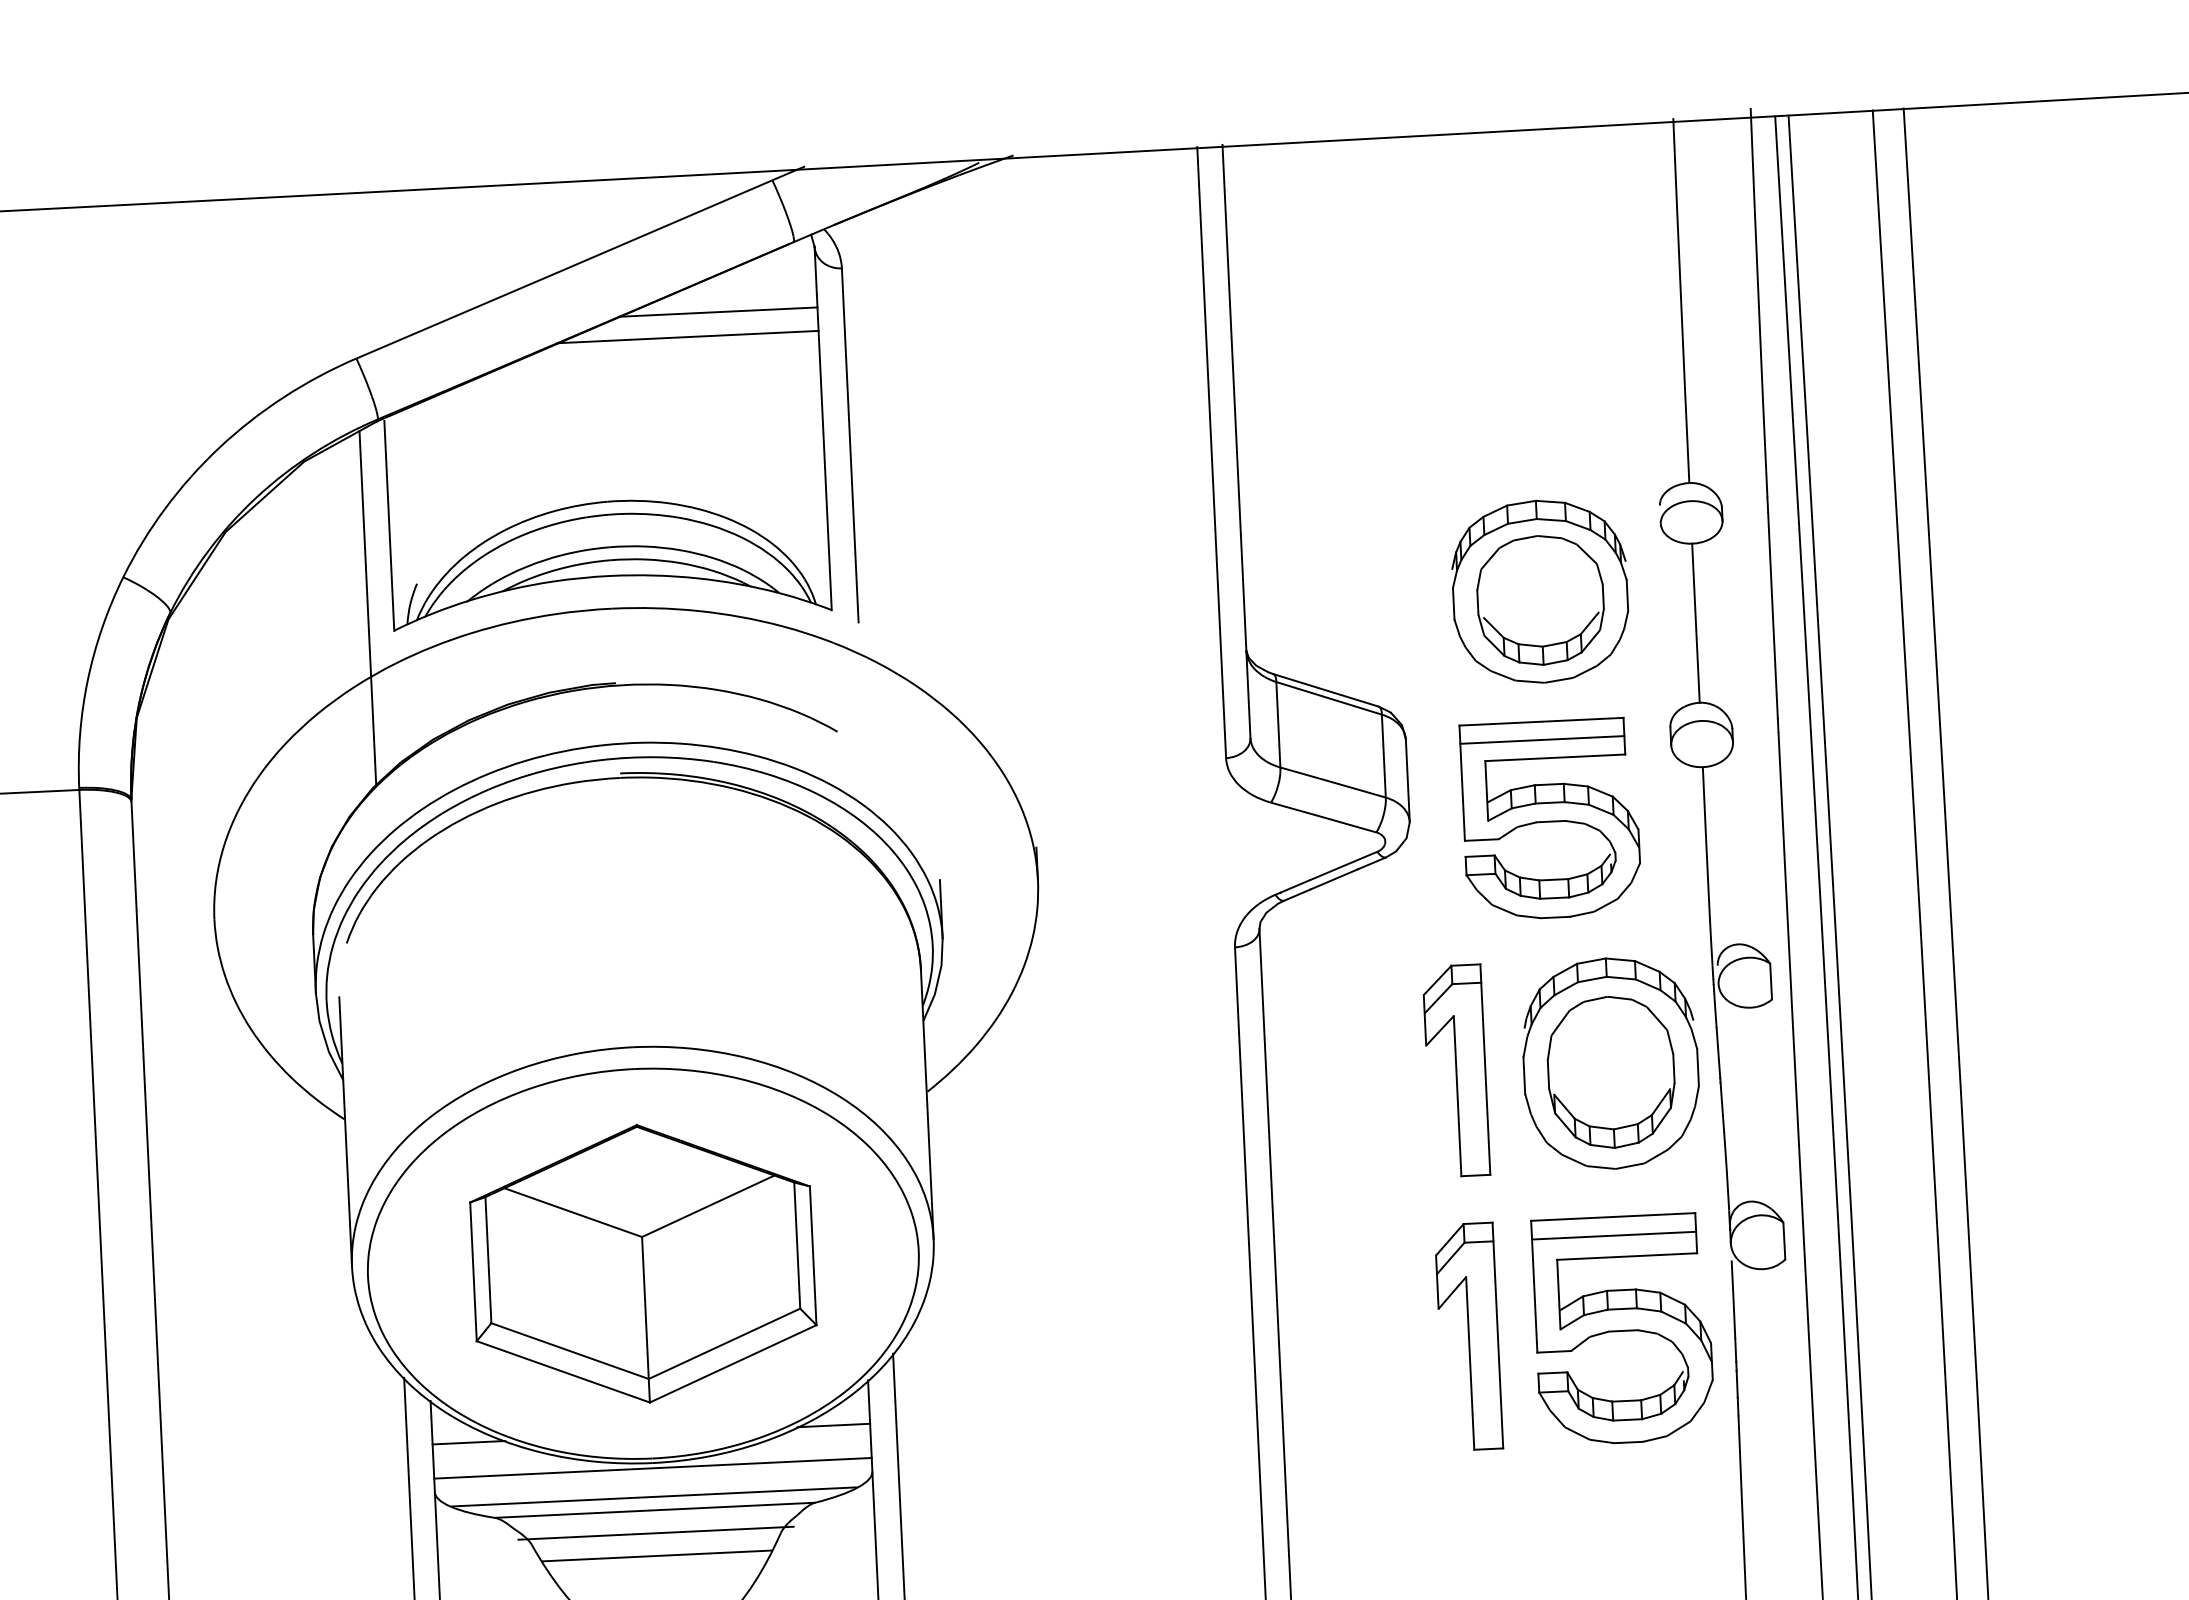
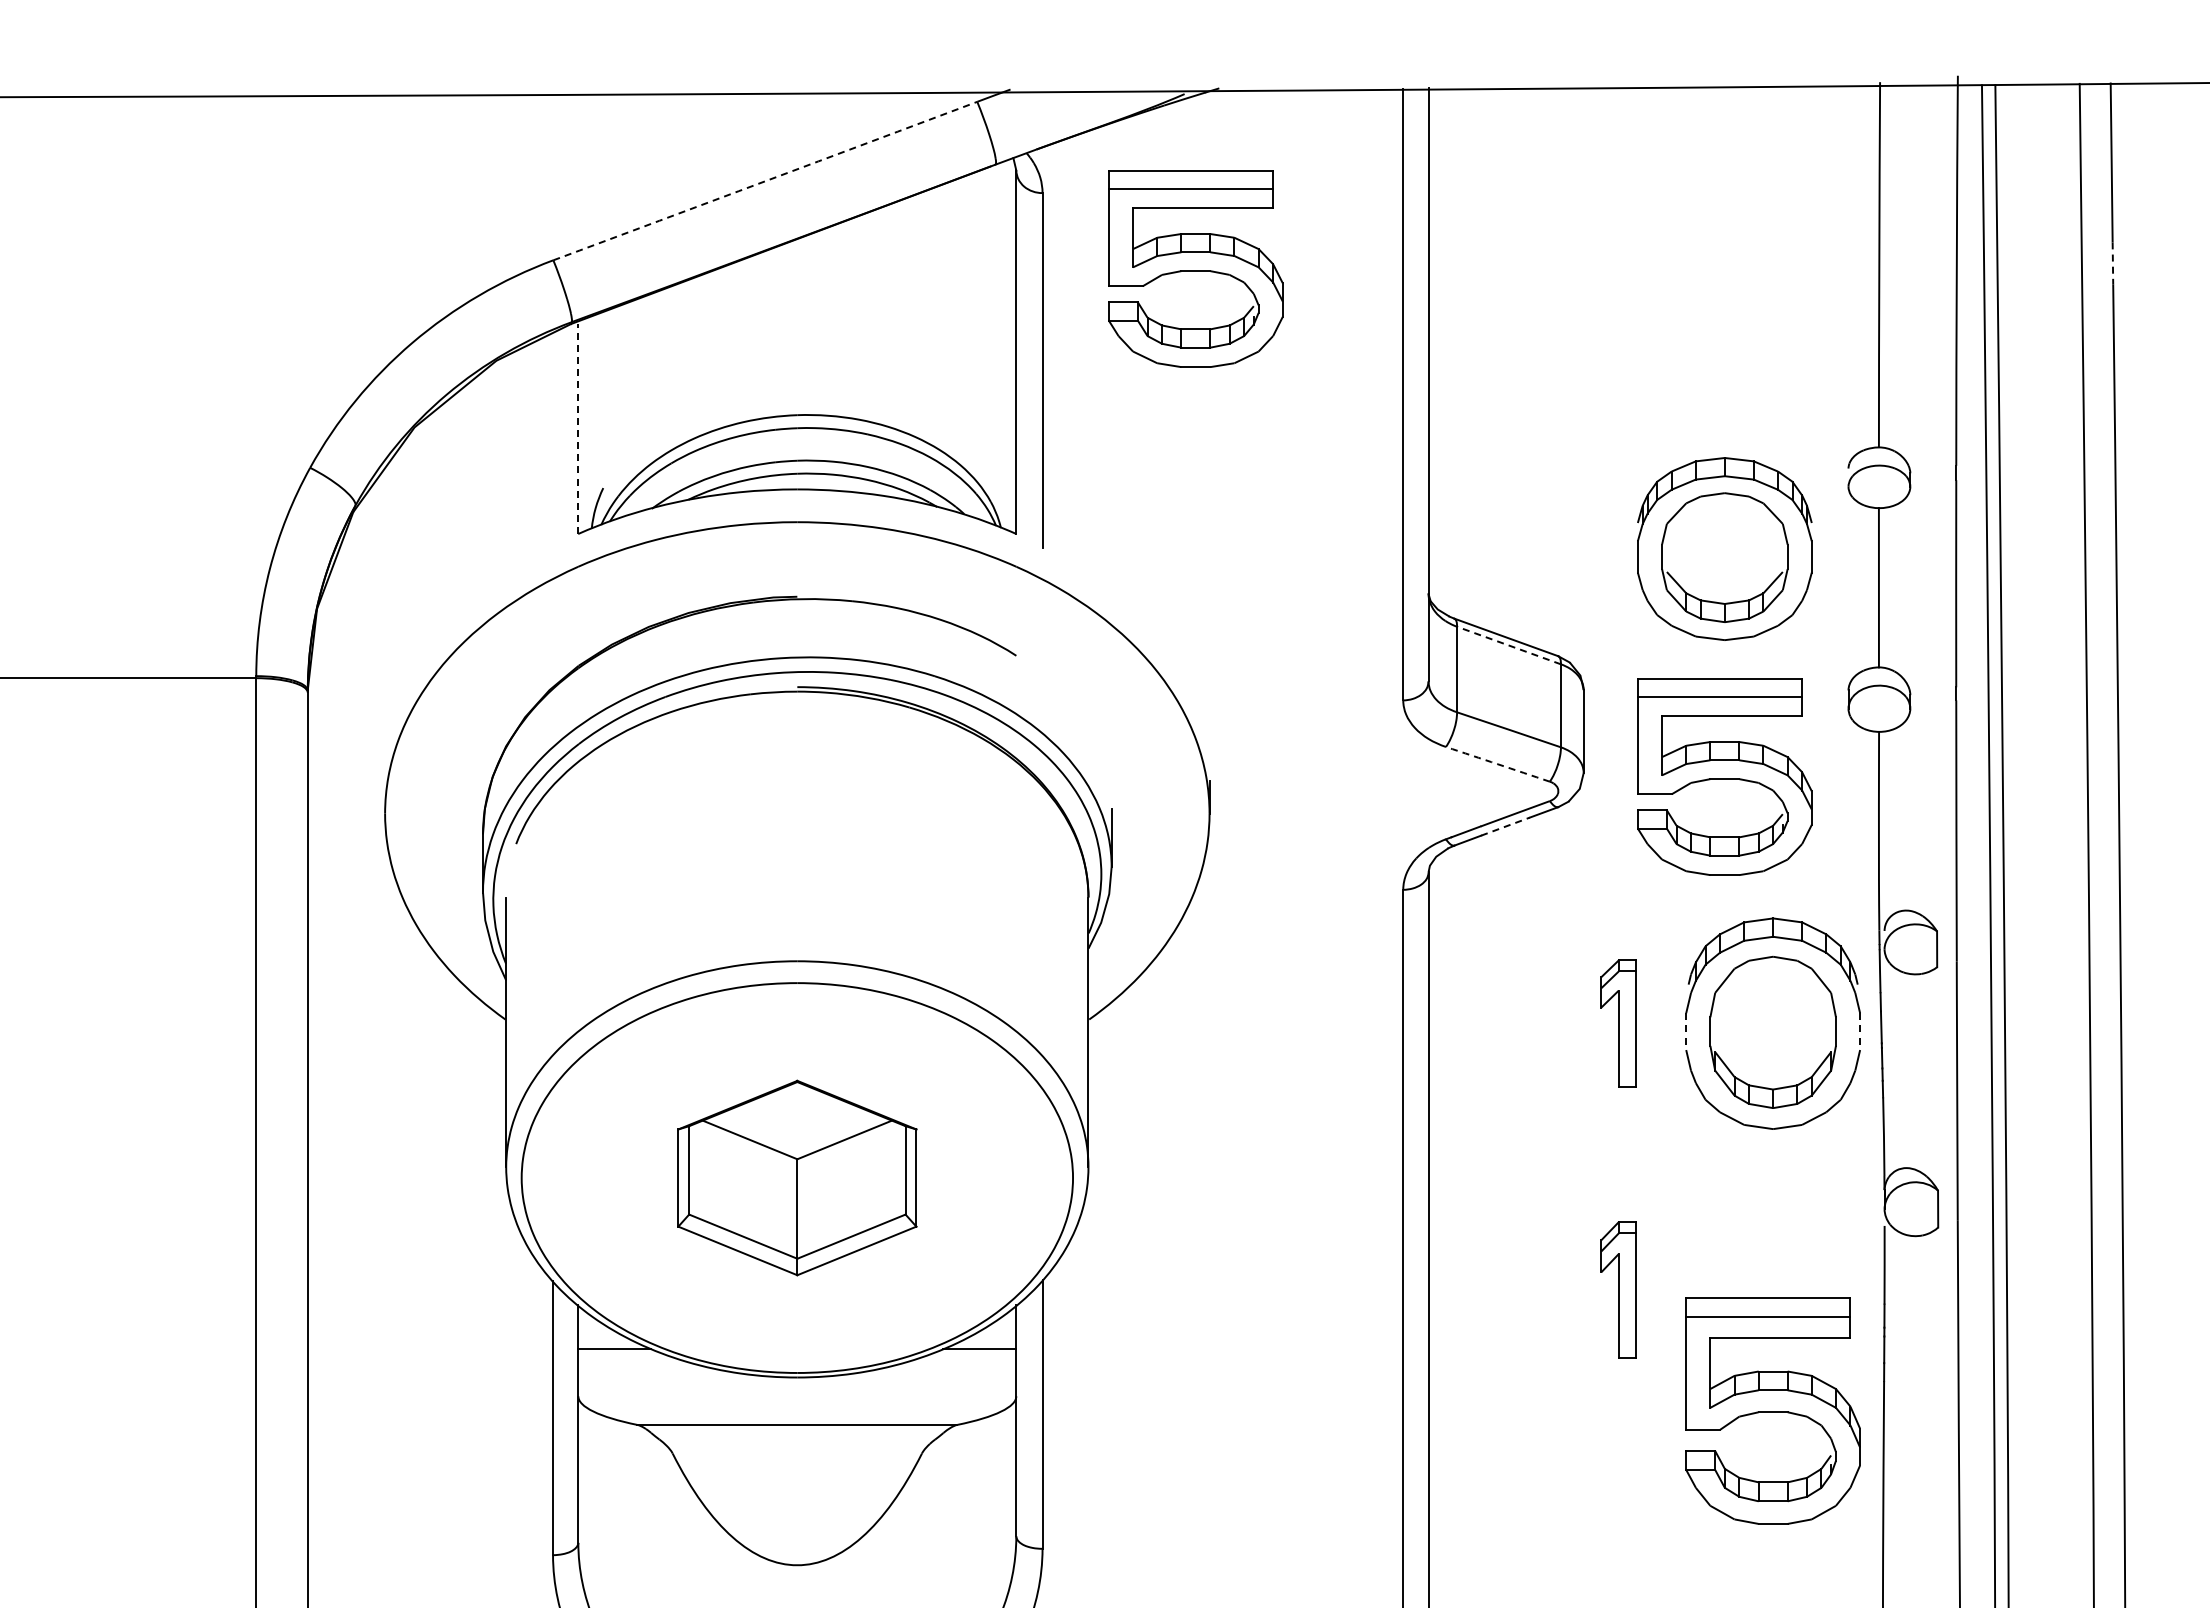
arc: (564, 269) -> (765, 181), solid -> dashed
line: (1913, 288) -> (2112, 263), solid -> dashed
line: (718, 311) -> (917, 230), removed
part: (998, 336) -> (1195, 268), added
line: (687, 337) -> (885, 254), removed
line: (389, 525) -> (578, 428), solid -> dashed
line: (368, 607) -> (553, 509), removed
line: (1328, 698) -> (1508, 645), solid -> dashed
arc: (1323, 817) -> (1497, 764), solid -> dashed
line: (1334, 879) -> (1505, 826), solid -> dashed
line: (1698, 1068) -> (1860, 1032), solid -> dashed
part: (1456, 1070) -> (1618, 1023), size x0.6
line: (1524, 1076) -> (1686, 1032), solid -> dashed
part: (643, 1263) -> (797, 1177), size x0.7
part: (1622, 1329) -> (1772, 1410), moved
part: (1468, 1336) -> (1618, 1289), size x0.6
line: (653, 1468) -> (797, 1382), removed
line: (654, 1496) -> (797, 1411), removed
line: (656, 1532) -> (797, 1447), removed
line: (657, 1555) -> (797, 1470), removed

